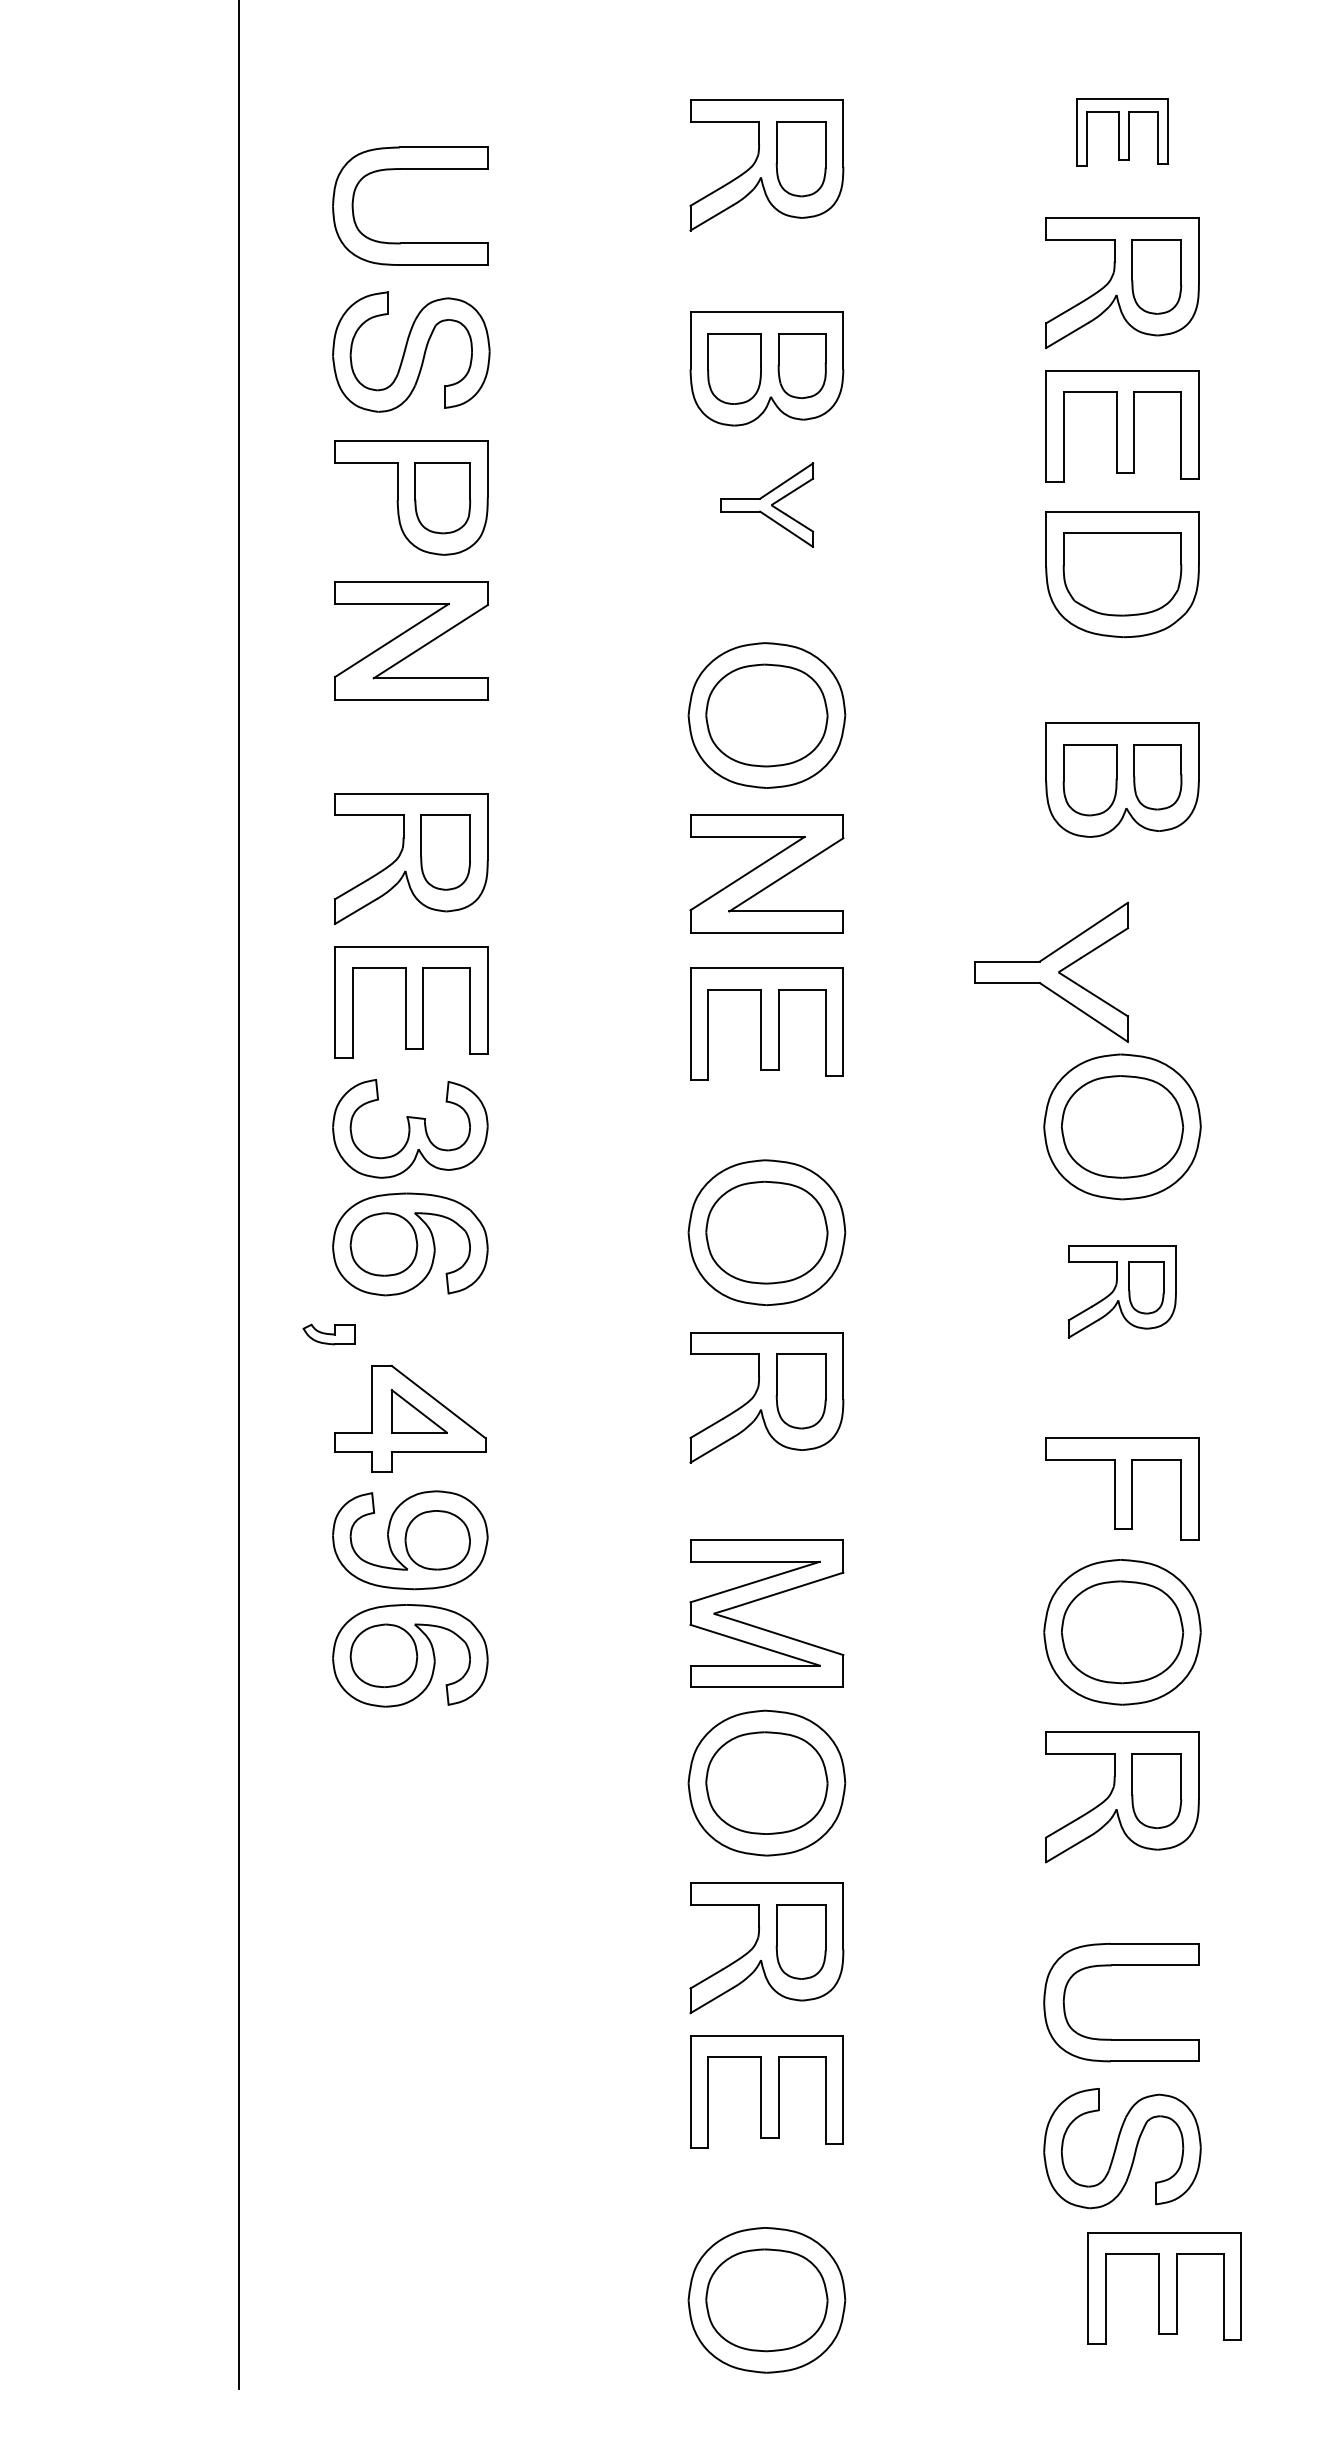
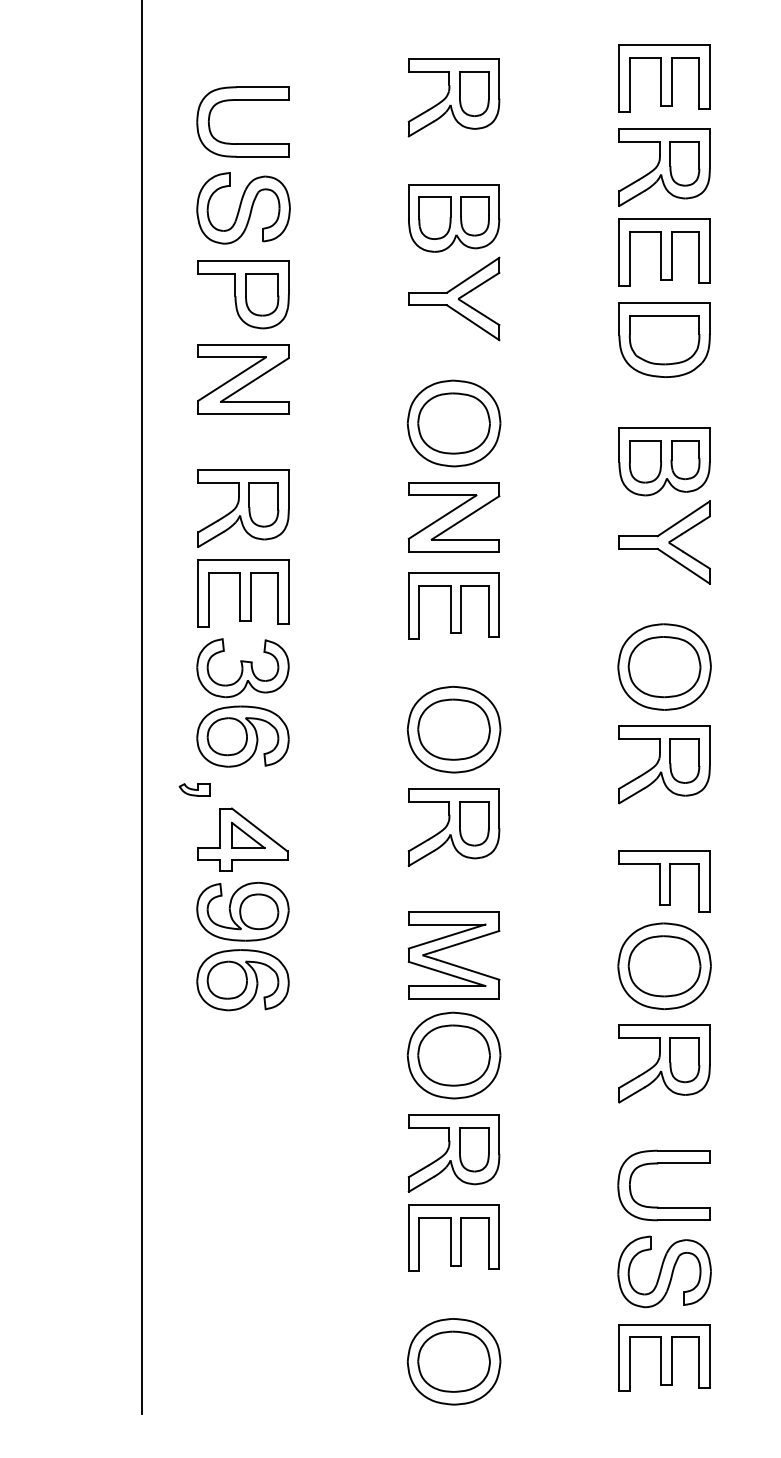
part: (1122, 132) -> (664, 78), size x1.67
part: (767, 504) -> (454, 298), size x1.67
part: (1051, 972) -> (664, 542), moved
part: (1122, 1291) -> (664, 764), size x1.43
part: (1164, 2288) -> (664, 1357), moved

